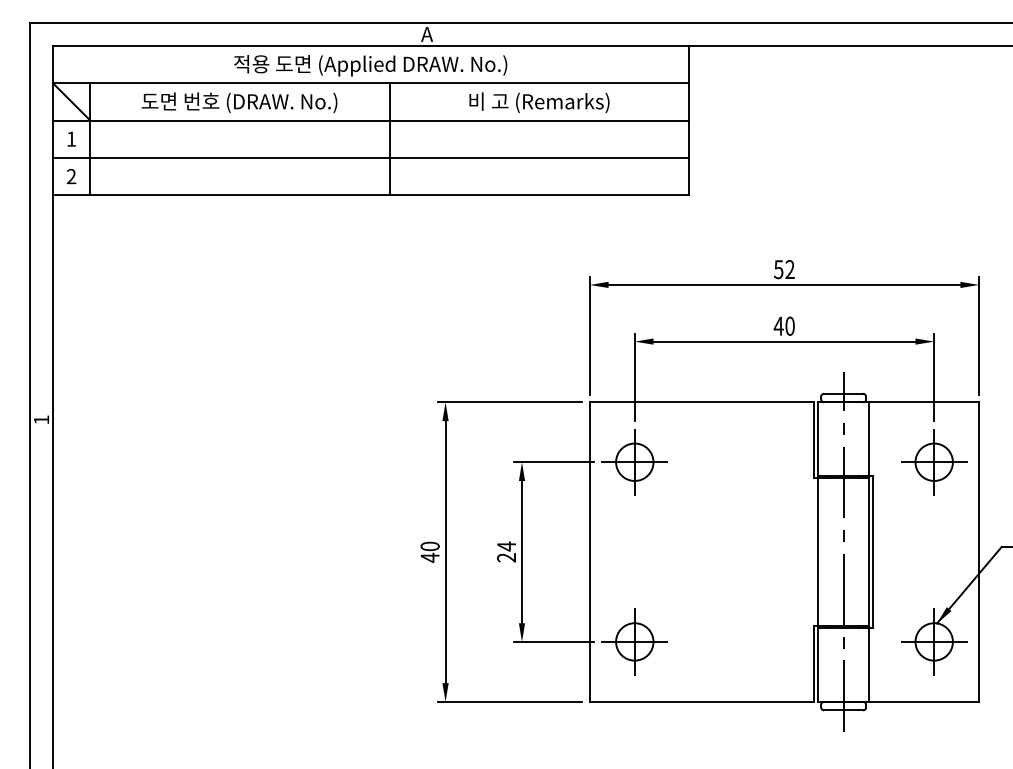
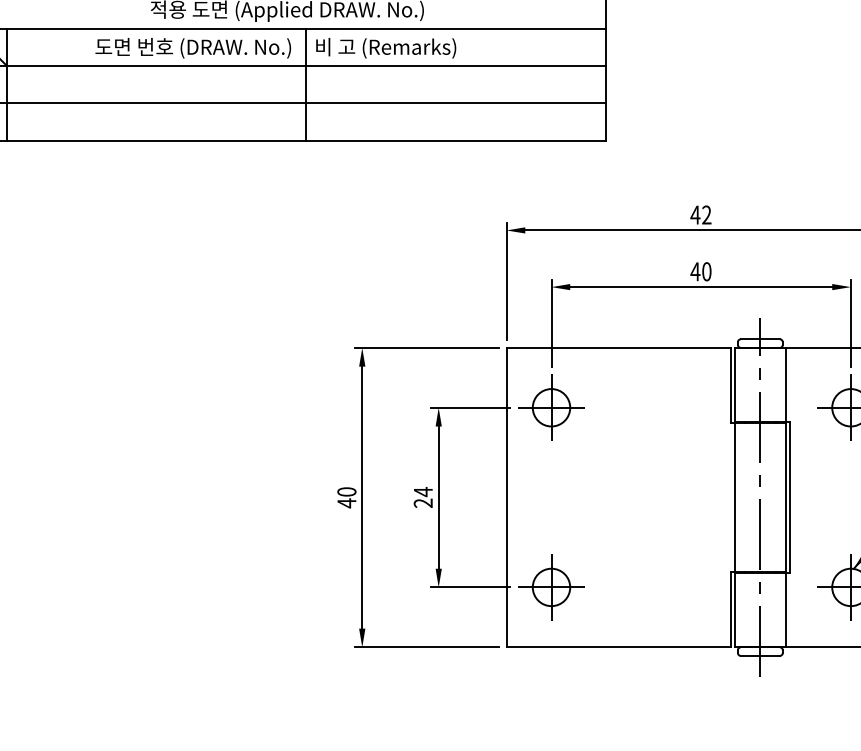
text: (239, 102) -> (193, 48), moved
text: (539, 102) -> (386, 48), moved
text: (778, 269) -> (695, 215), 52 -> 42

